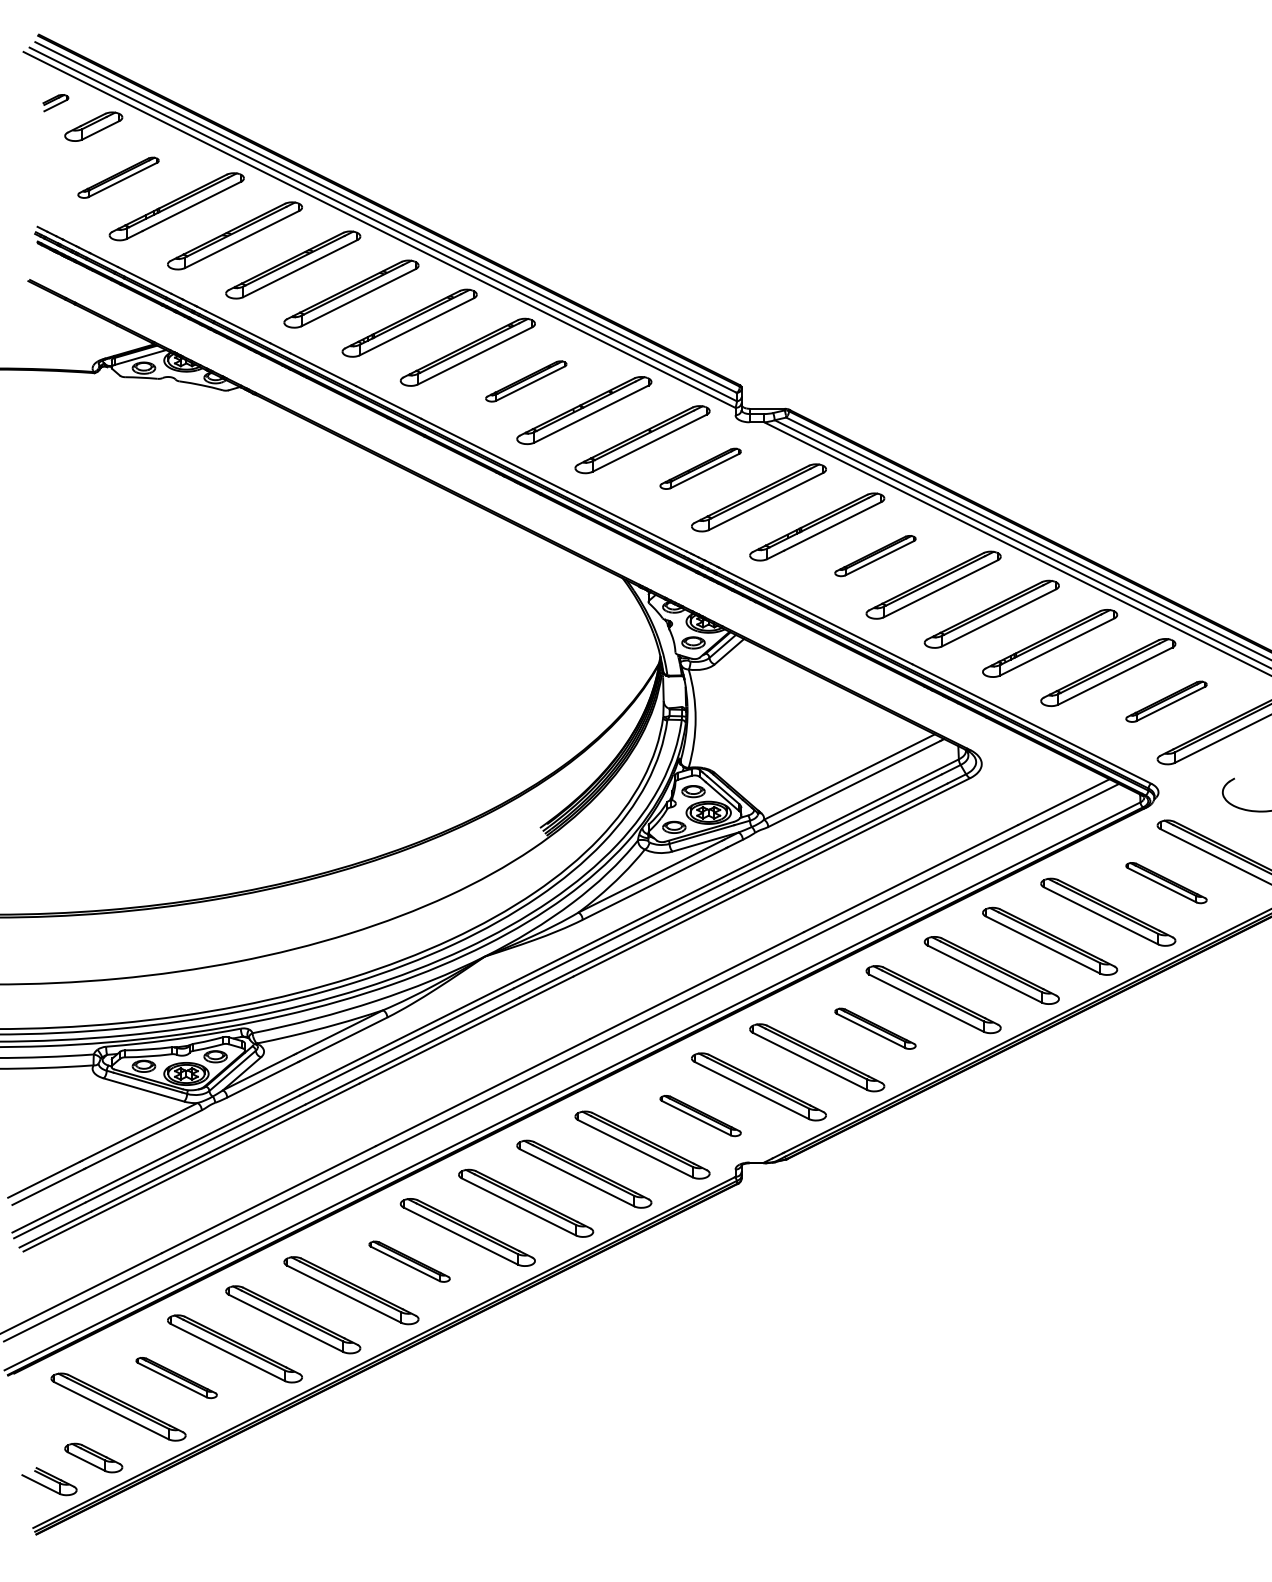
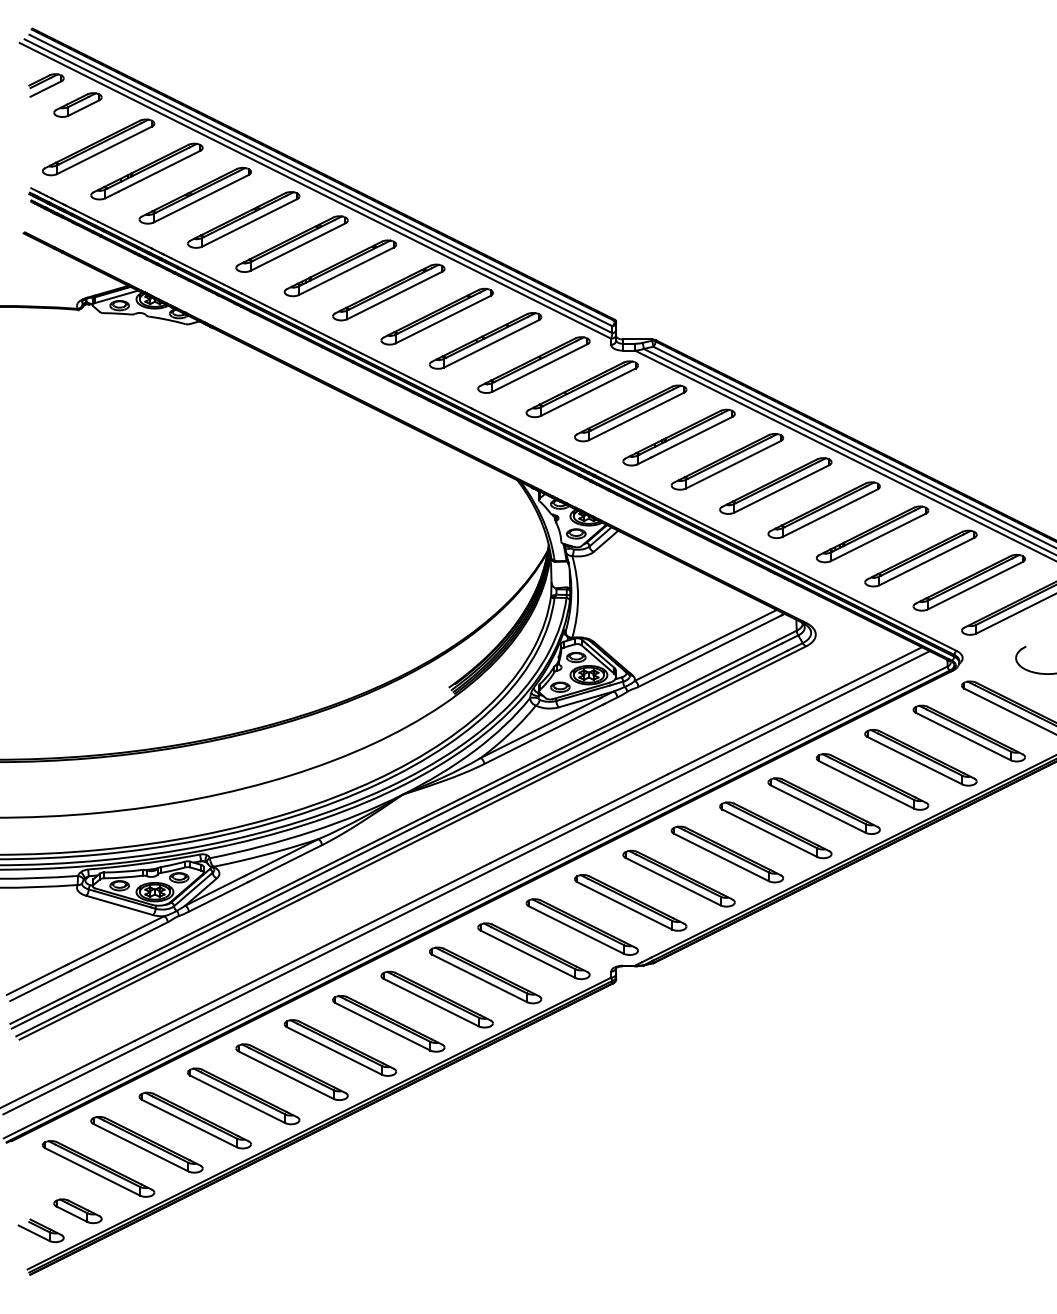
part: (55, 102) -> (46, 84), size x1.67
part: (118, 177) -> (98, 147), size x1.67
part: (526, 381) -> (437, 316), size x1.67
part: (700, 468) -> (582, 389), size x1.67
part: (875, 555) -> (727, 461), size x1.67
part: (1166, 701) -> (969, 582), size x1.67
part: (1166, 882) -> (969, 733), size x1.67
part: (875, 1028) -> (727, 854), size x1.67
part: (700, 1115) -> (582, 926), size x1.67
part: (409, 1261) -> (340, 1047), size x1.67
part: (176, 1377) -> (146, 1144), size x1.67

